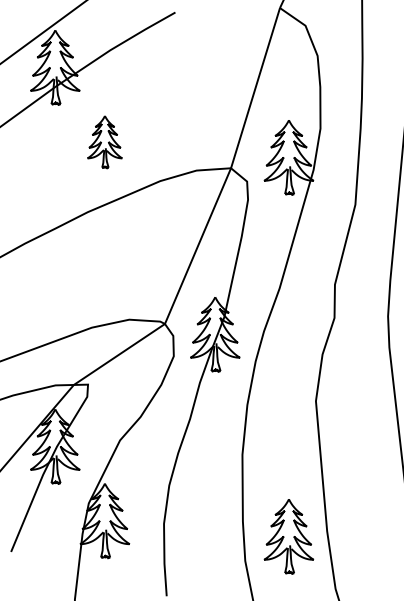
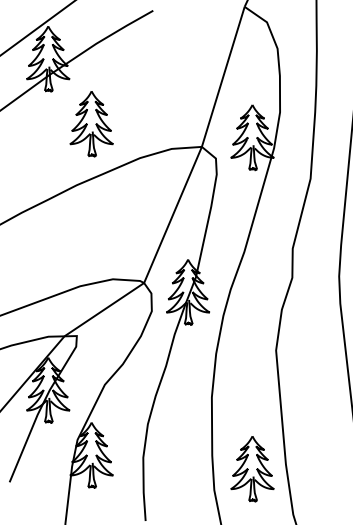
part: (104, 142) -> (91, 124), size x1.43

